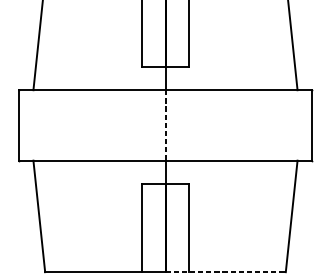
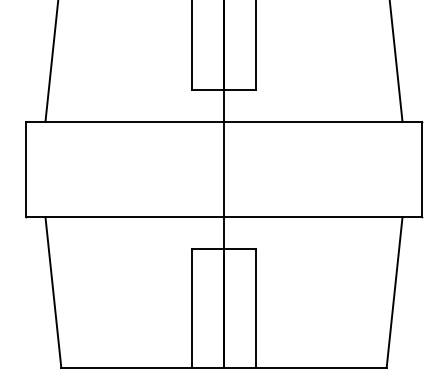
line: (165, 125) -> (224, 169), dashed -> solid
line: (225, 271) -> (305, 367), dashed -> solid

